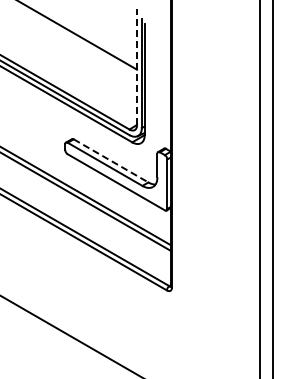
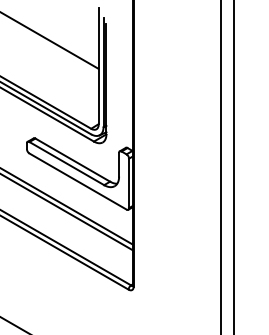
line: (137, 66) -> (99, 65), dashed -> solid
line: (111, 161) -> (73, 160), dashed -> solid

